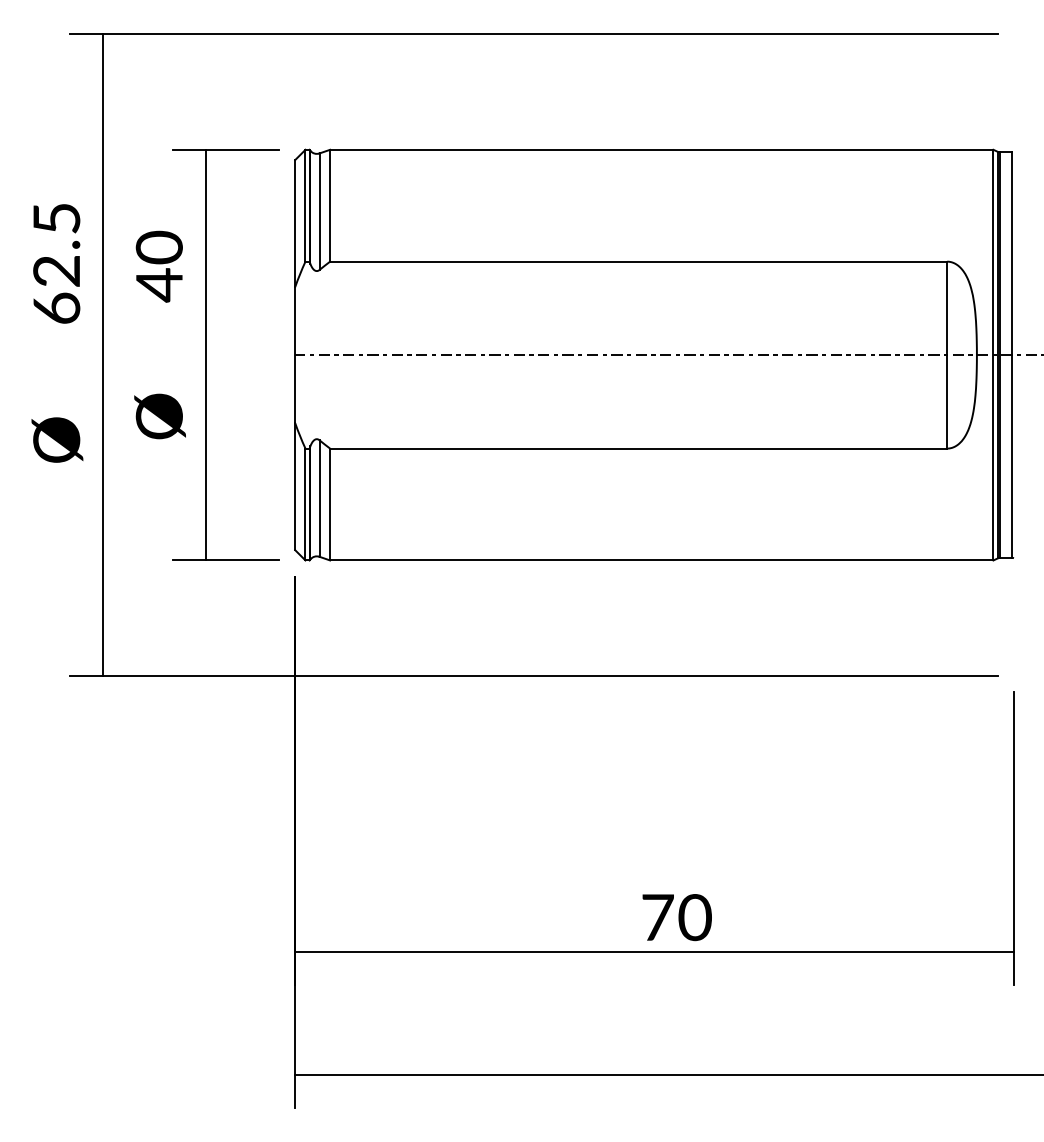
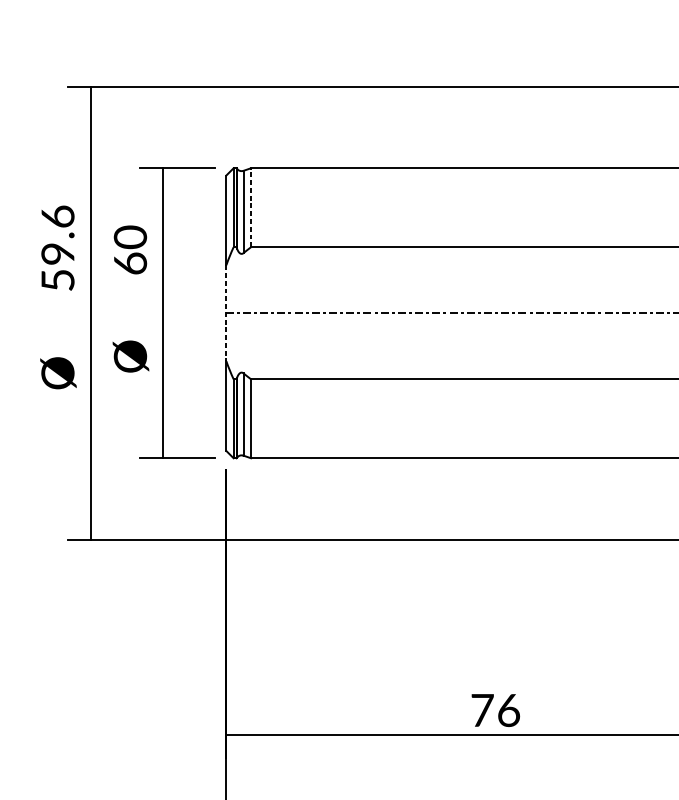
line: (330, 205) -> (251, 207), solid -> dashed
text: (56, 262) -> (57, 247), 62.5 -> 59.6
text: (159, 285) -> (130, 264), 40 -> 60
line: (295, 355) -> (226, 313), solid -> dashed
text: (694, 917) -> (508, 710), 70 -> 76

